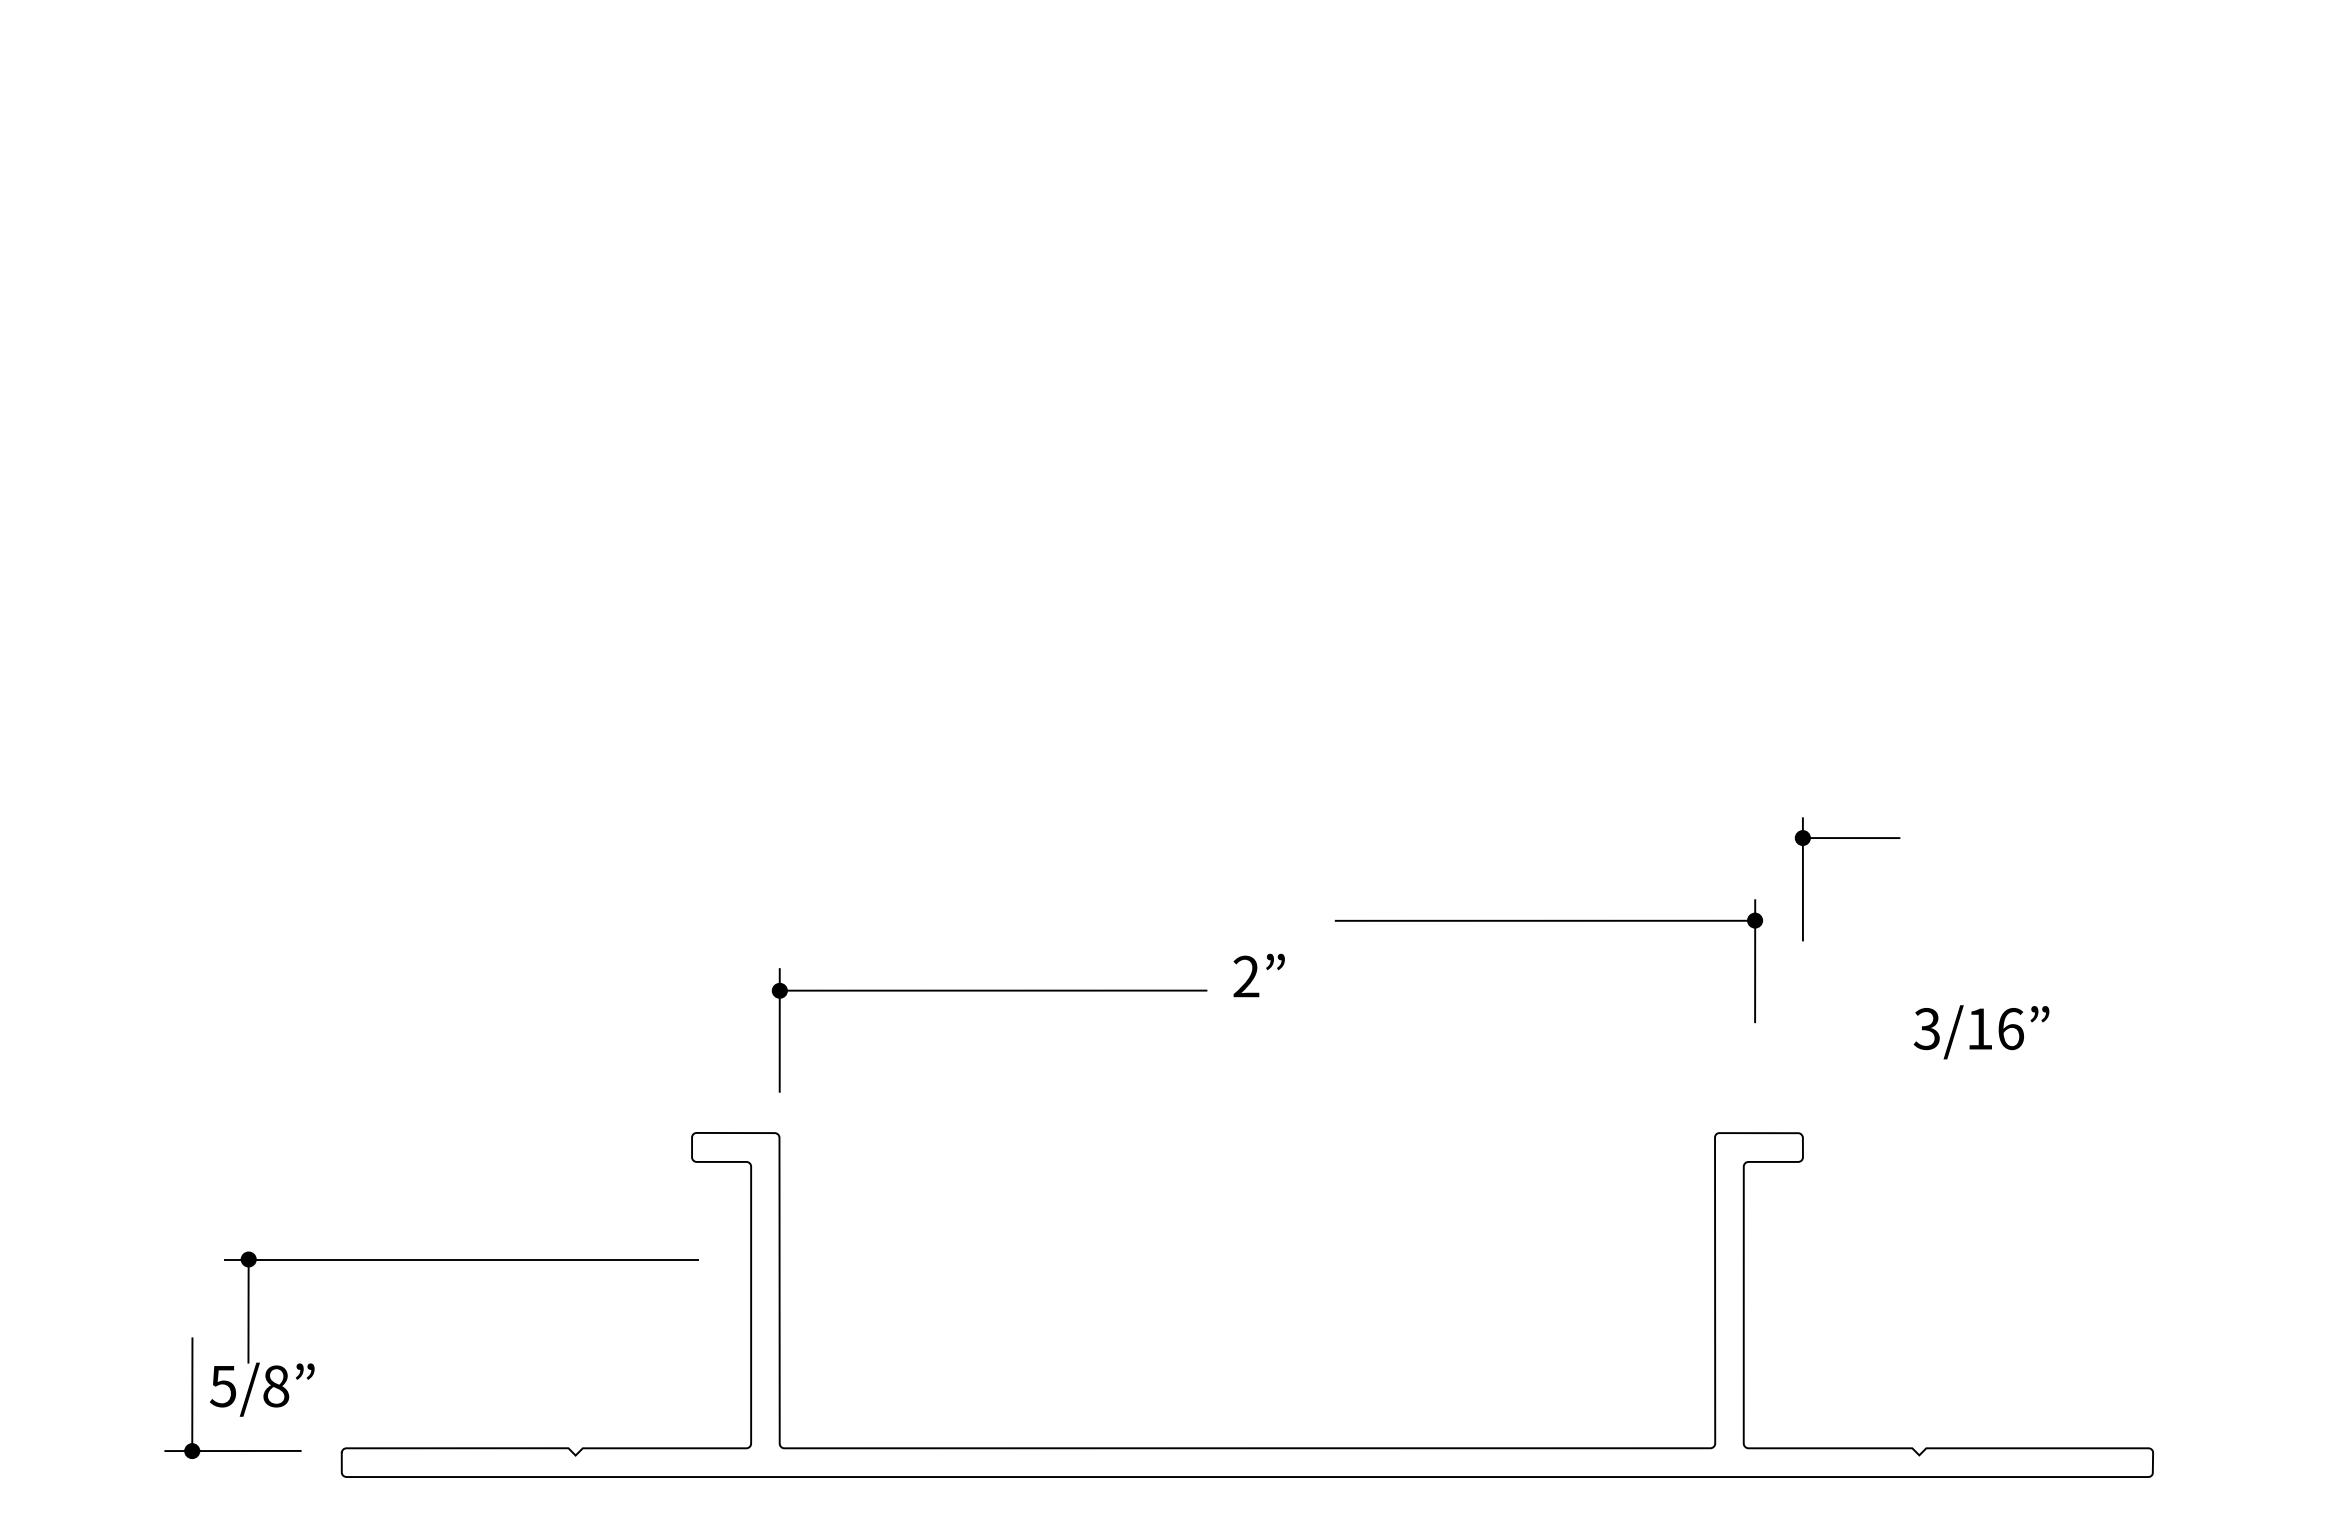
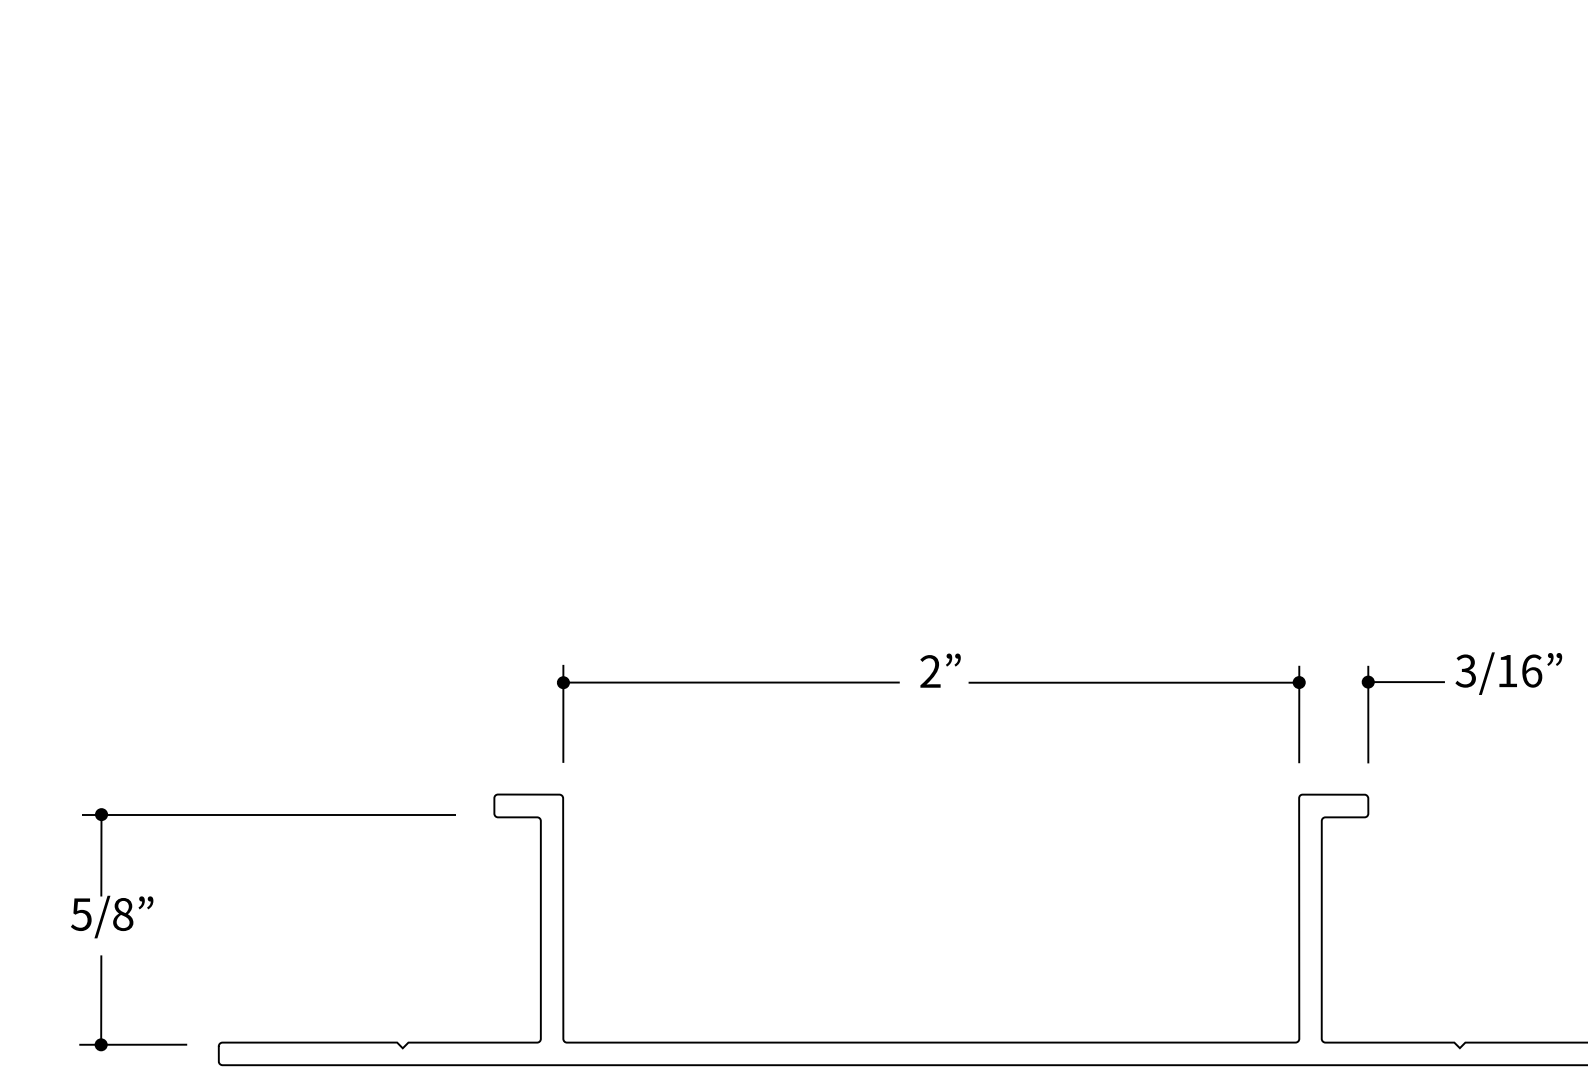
part: (1847, 838) -> (1403, 682), moved
part: (1548, 921) -> (1136, 683), moved
text: (1981, 1032) -> (1508, 673), moved
part: (454, 1260) -> (263, 815), moved

